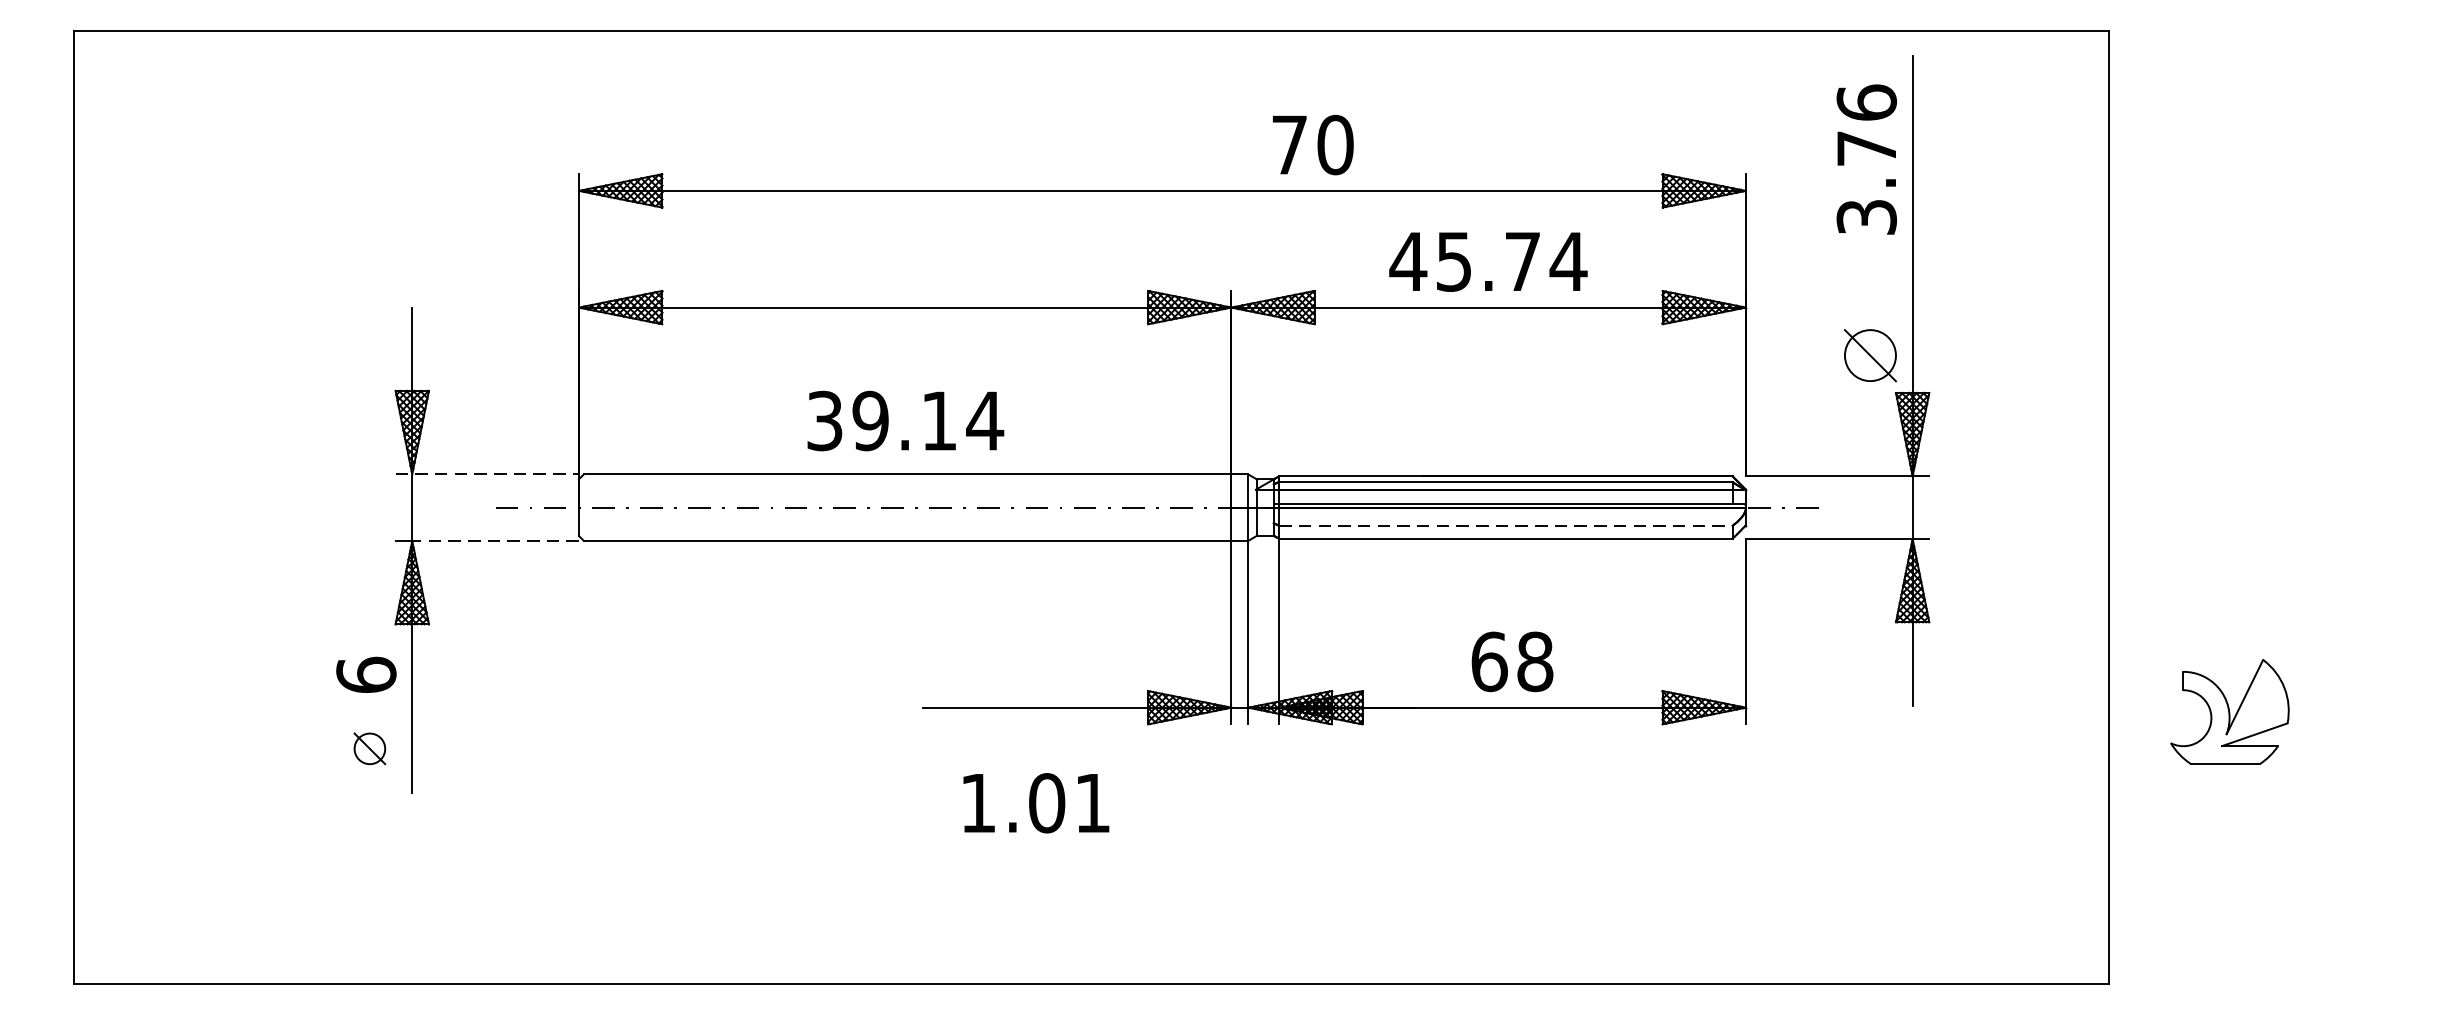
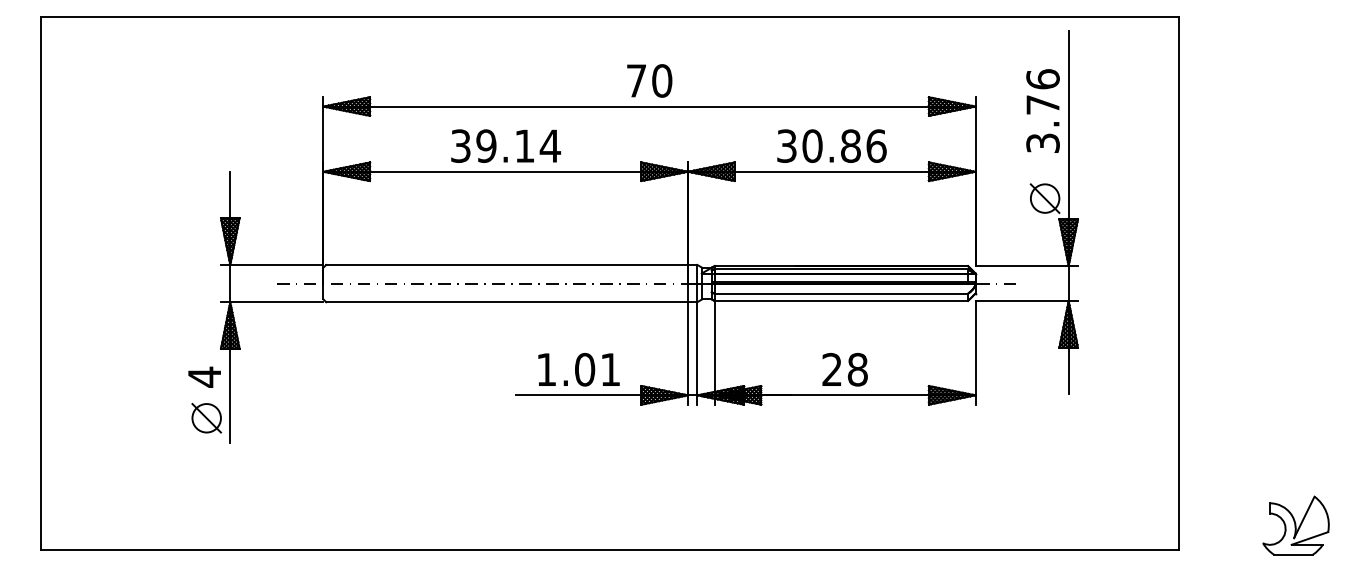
text: (1312, 144) -> (649, 80), moved
text: (1865, 158) -> (1042, 110), moved
text: (1488, 260) -> (831, 145), 45.74 -> 30.86
text: (904, 419) -> (505, 145), moved
line: (487, 473) -> (272, 264), dashed -> solid
line: (1506, 525) -> (841, 293), dashed -> solid
line: (494, 541) -> (276, 302), dashed -> solid
text: (1489, 661) -> (832, 369), 68 -> 28
text: (366, 673) -> (204, 376), 6 -> 4
part: (2229, 711) -> (1295, 525), moved
part: (369, 749) -> (206, 418), size x1.67
text: (1035, 802) -> (578, 369), moved

